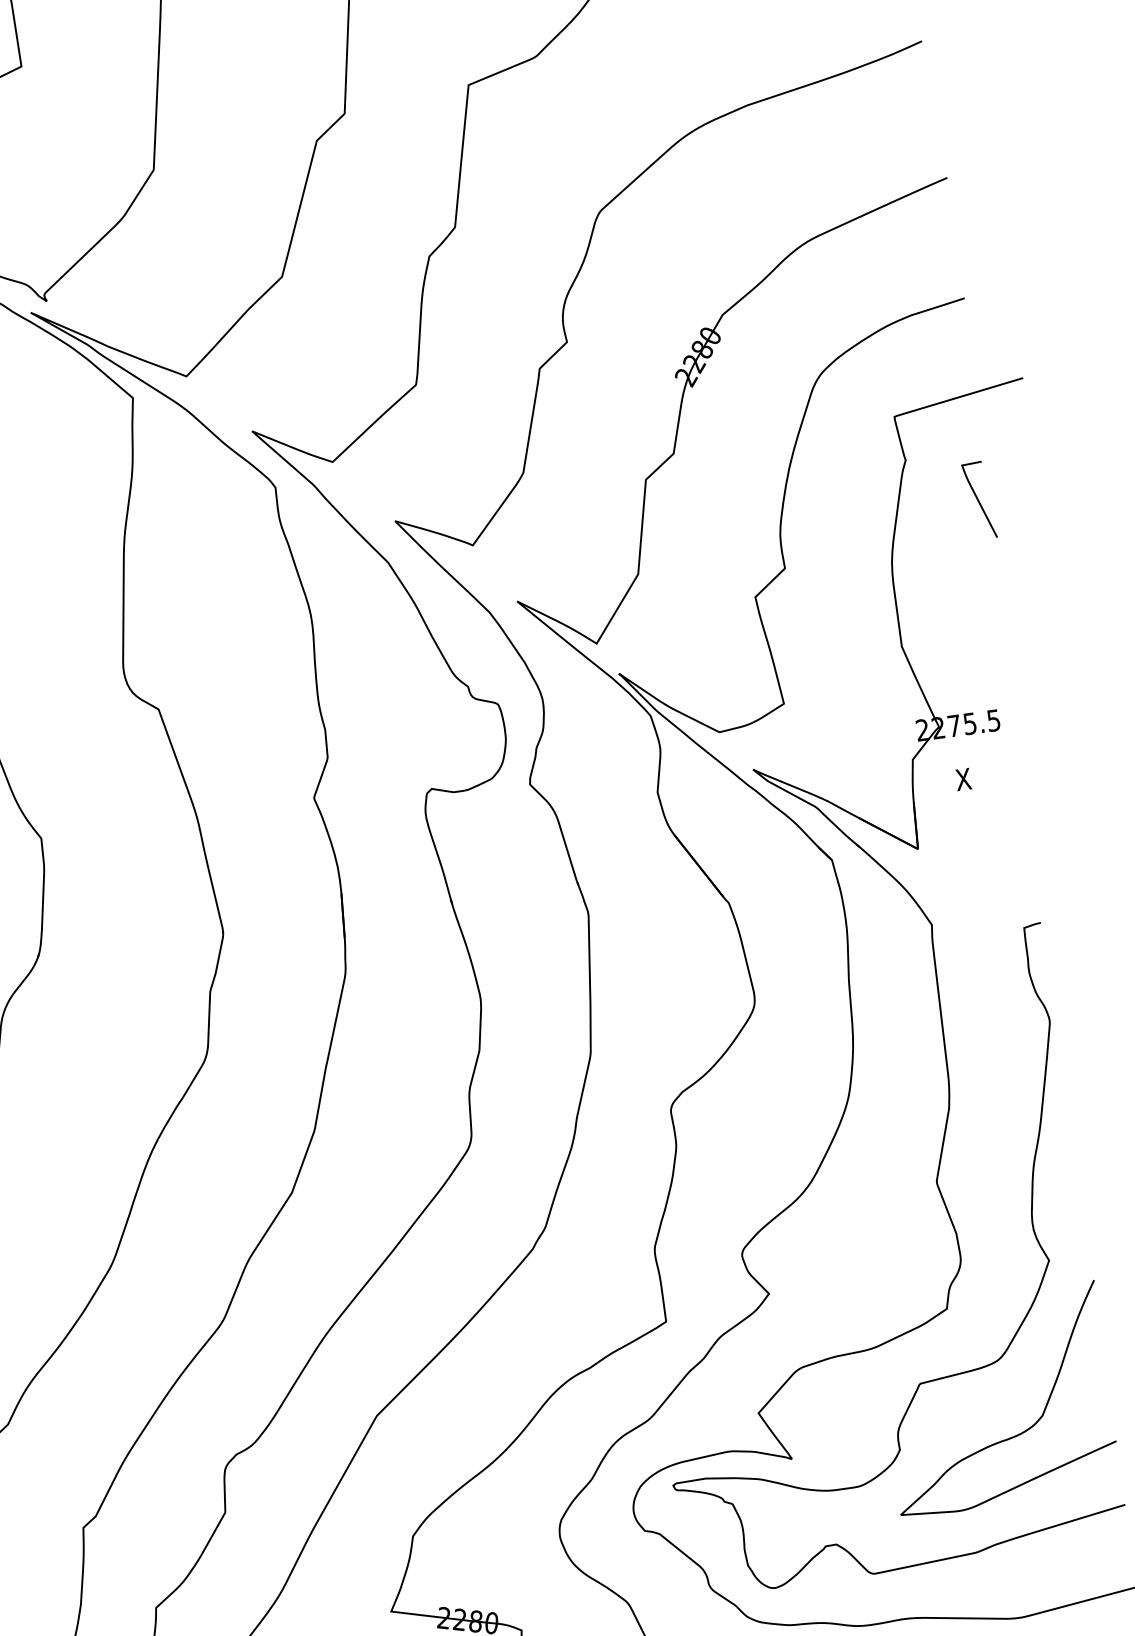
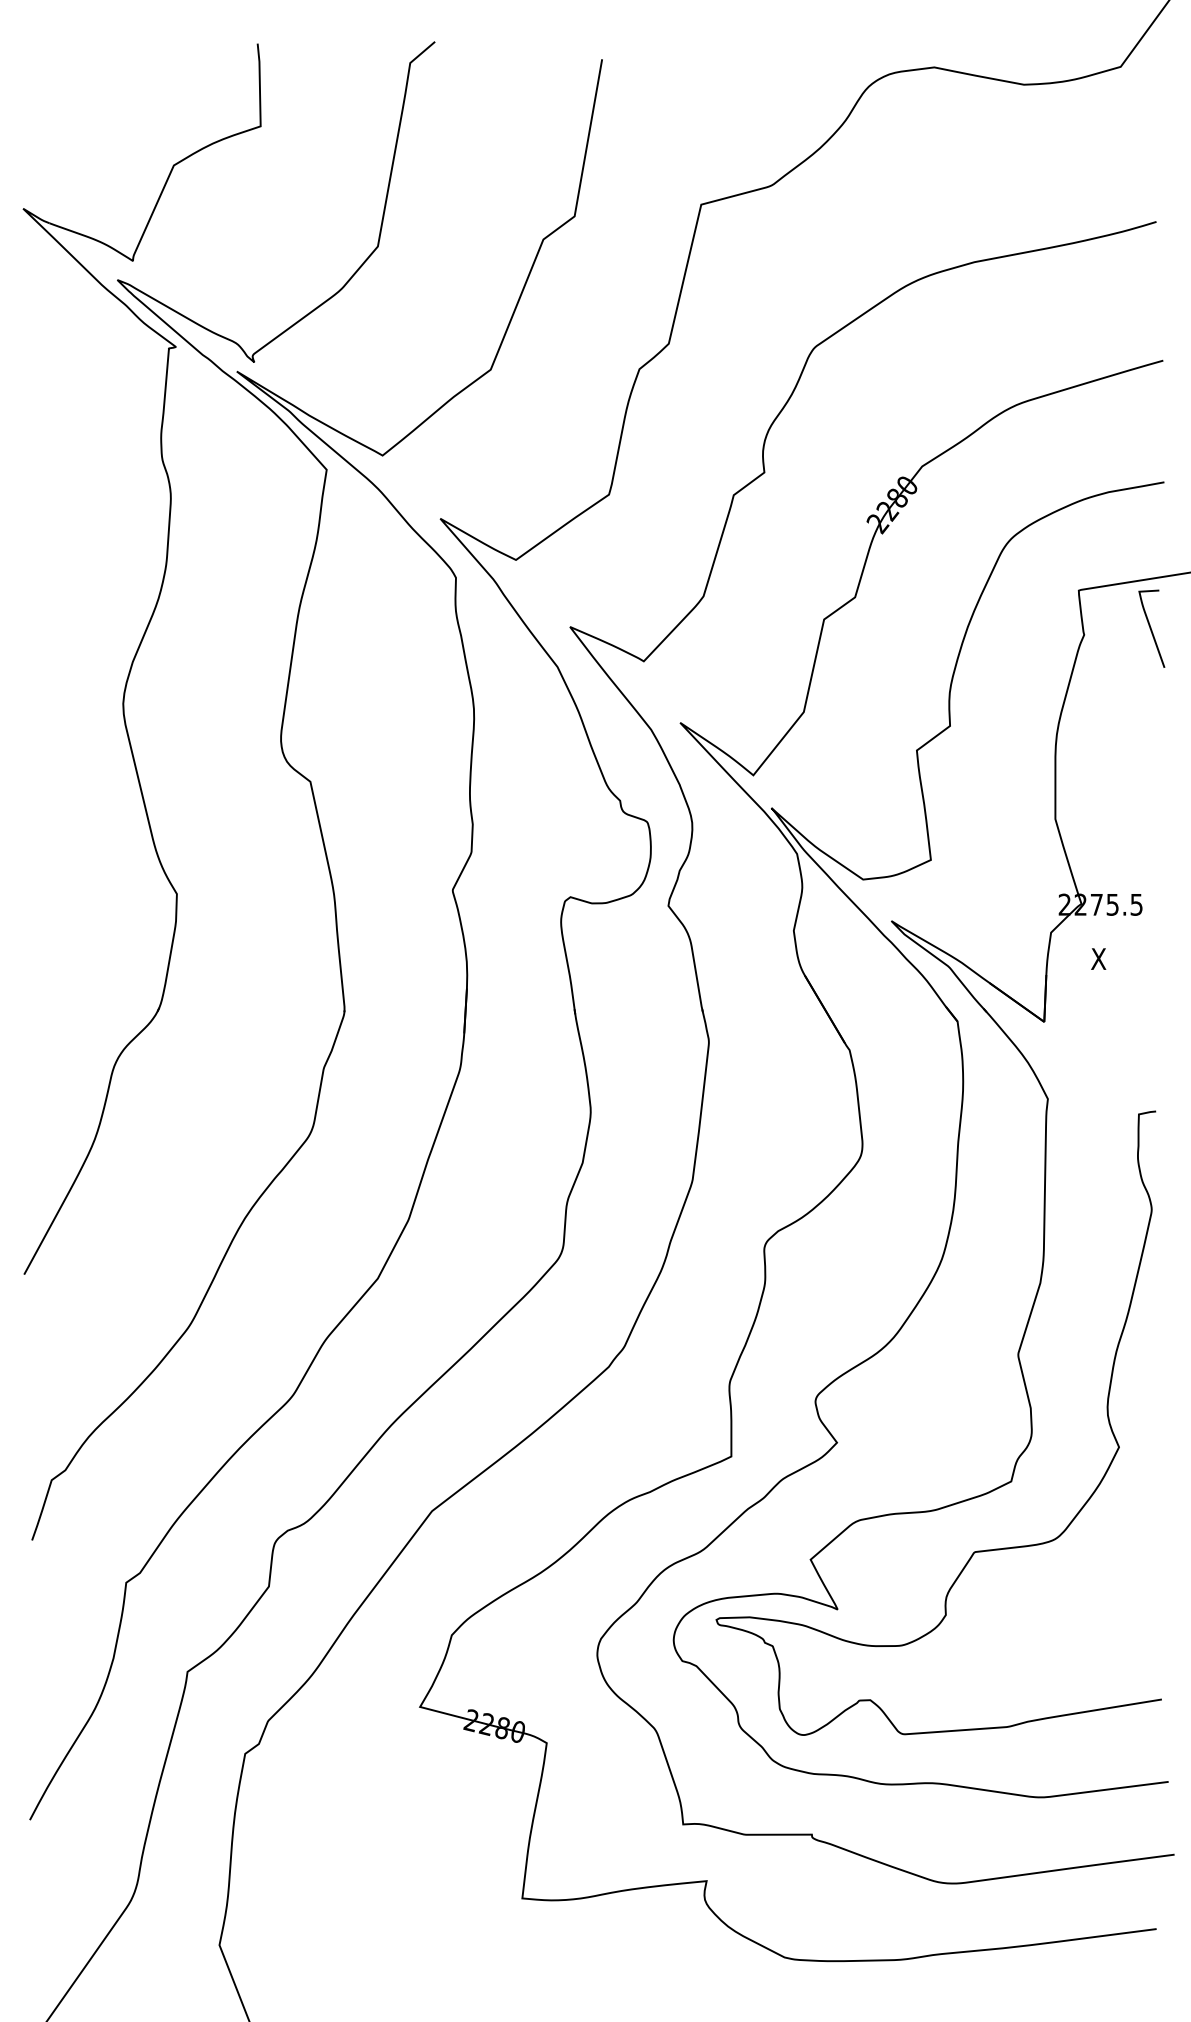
curve: (979, 500) -> (1151, 628), moved
curve: (1012, 1436) -> (1059, 1616), removed

